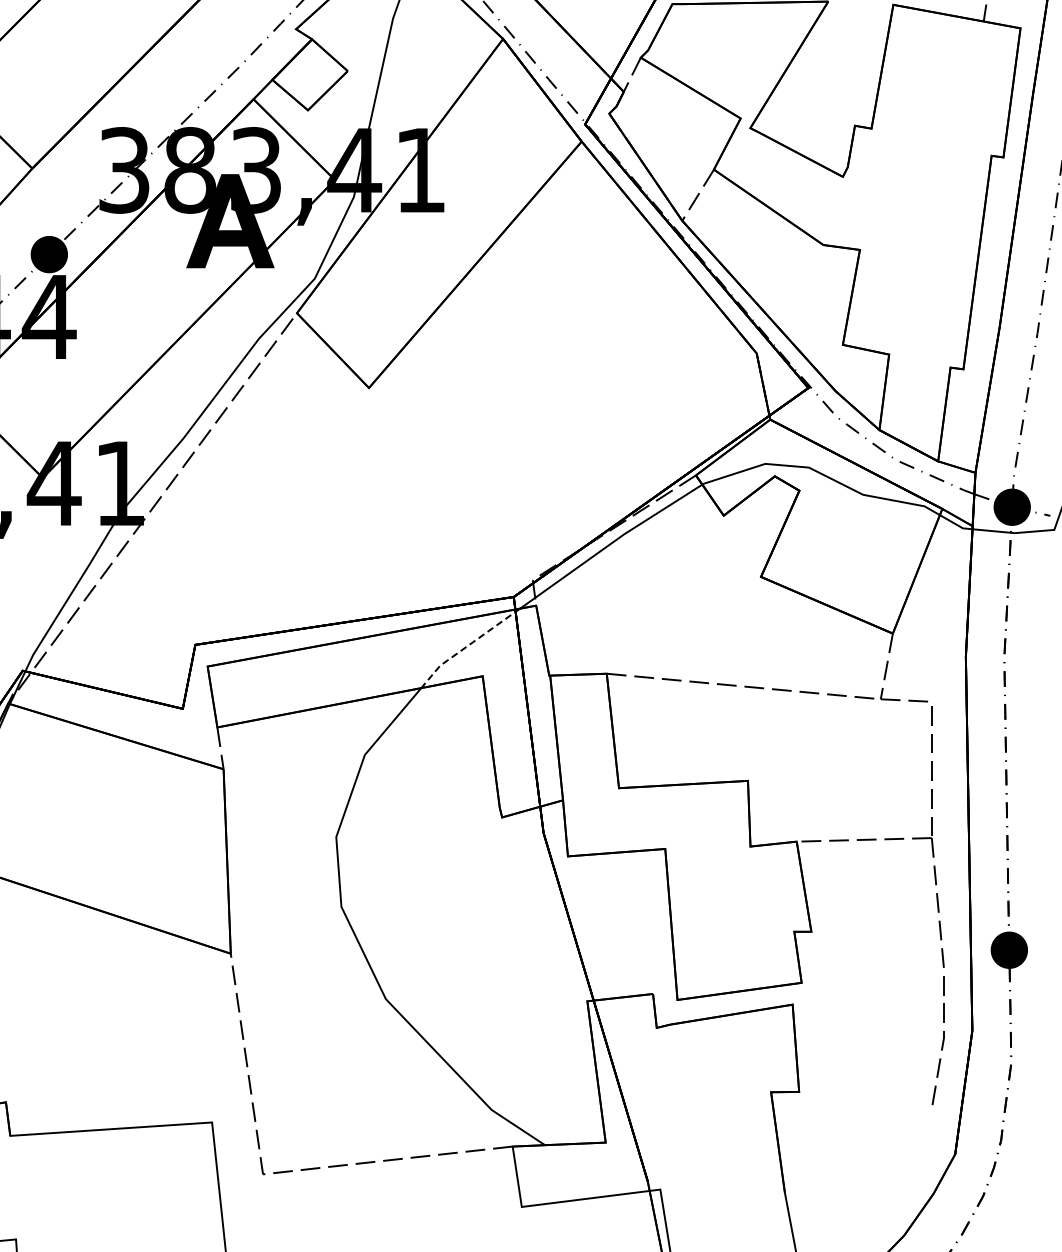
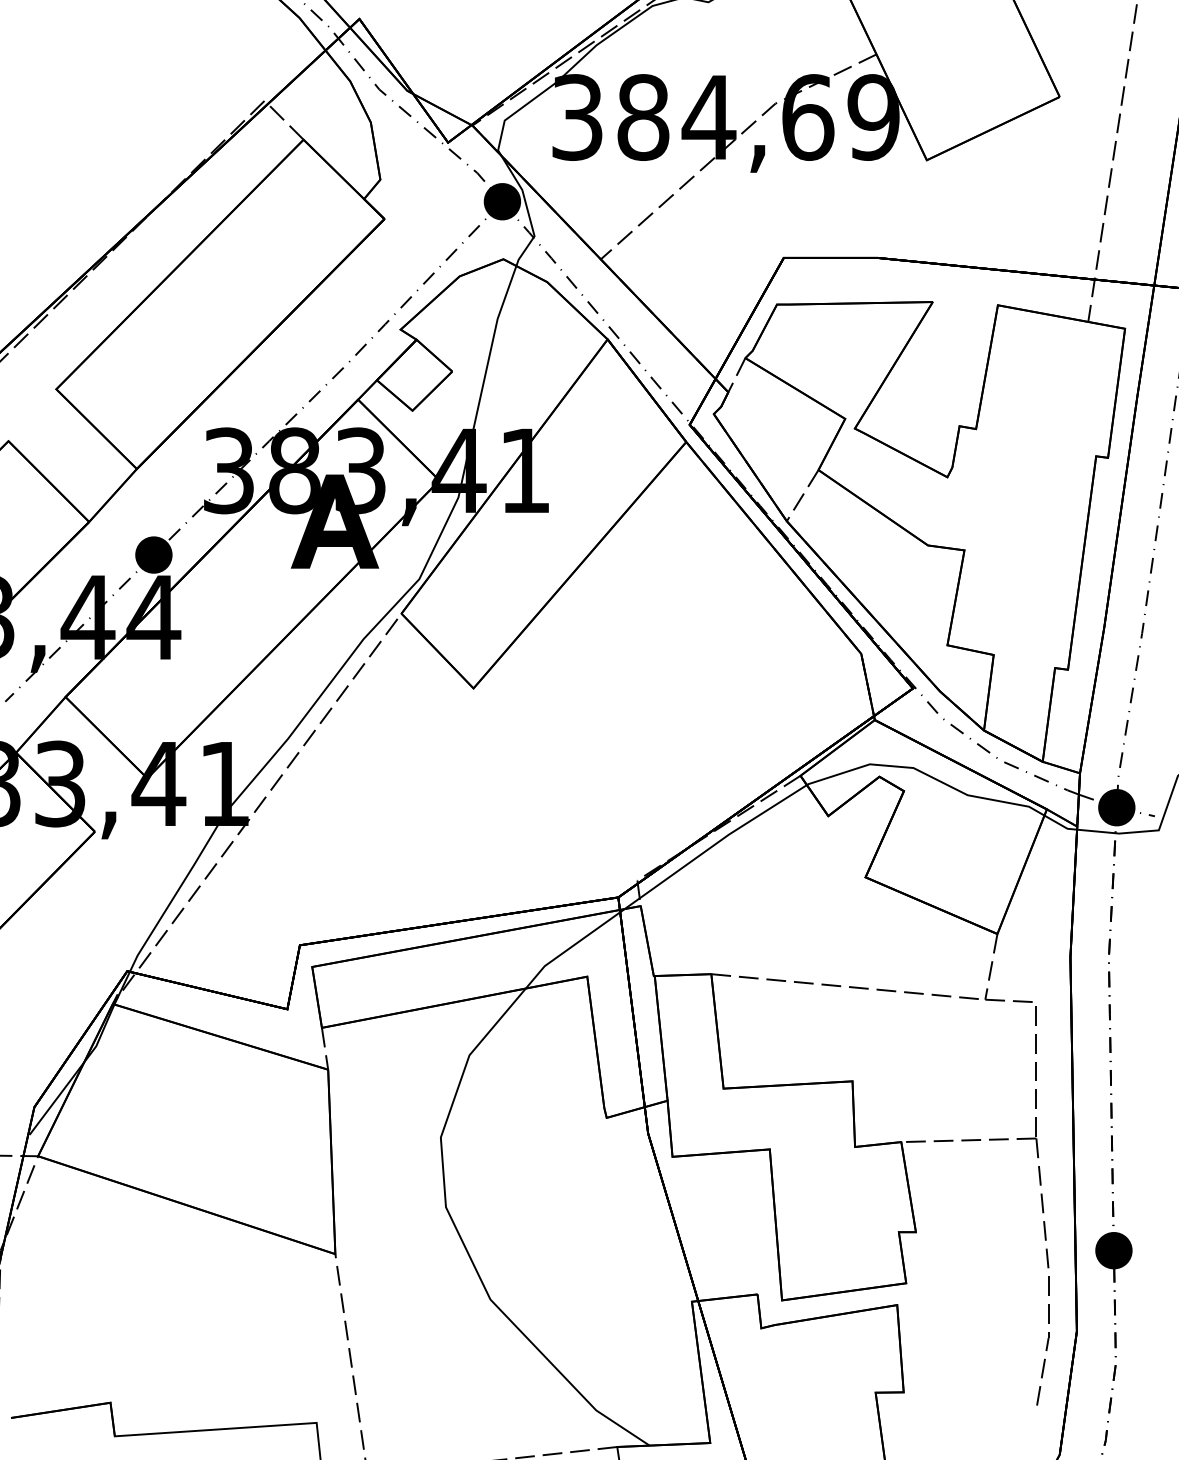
line: (467, 646) -> (572, 946), dashed -> solid

